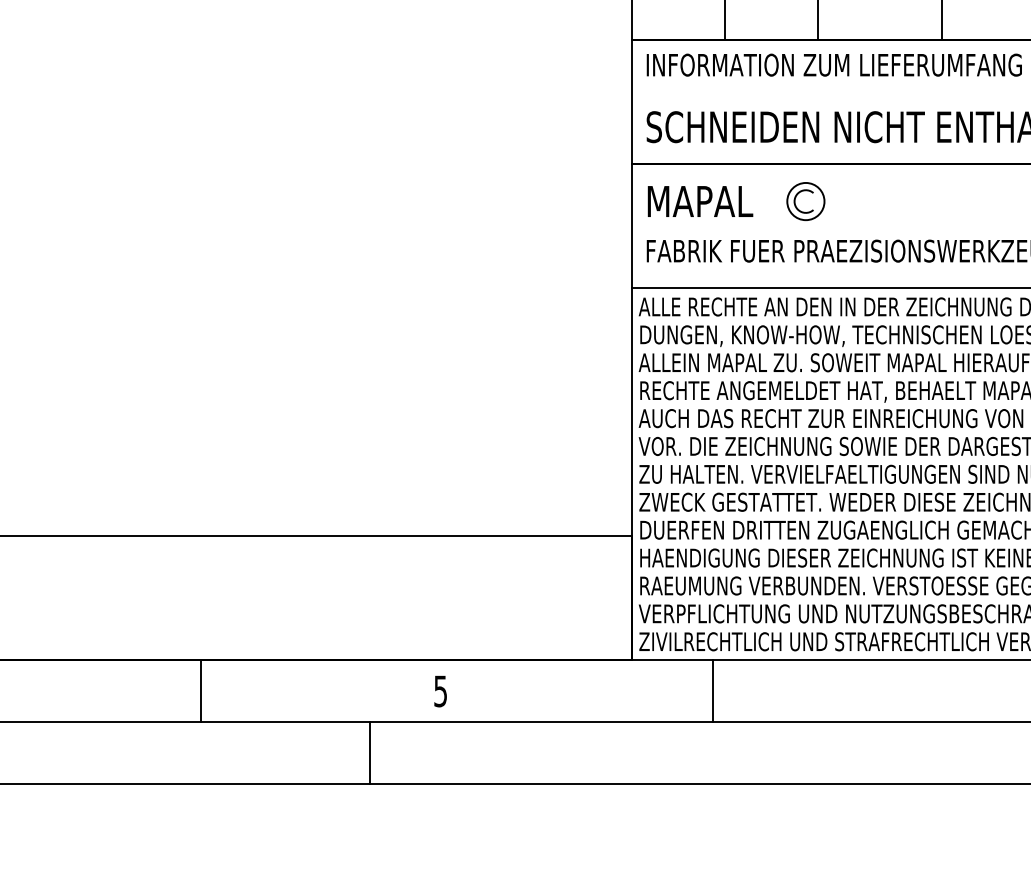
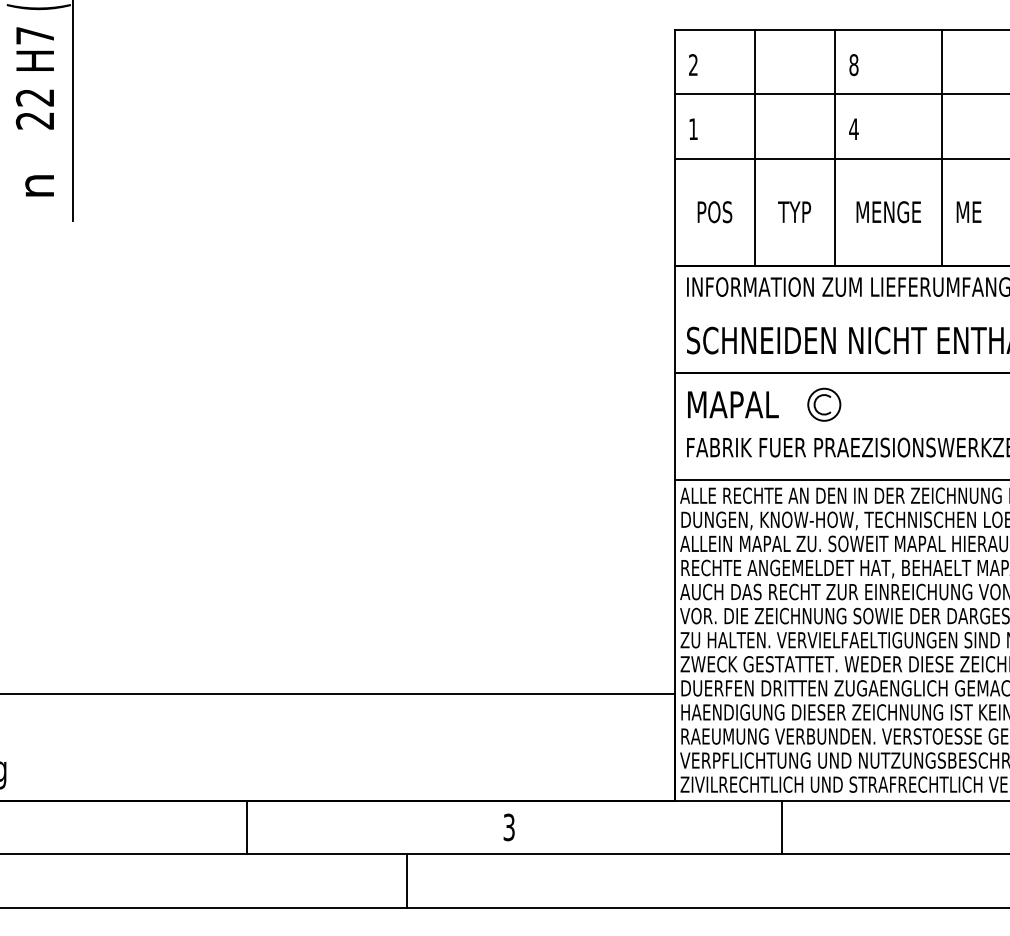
text: (441, 690) -> (509, 826), 5 -> 3
line: (201, 691) -> (246, 827), moved
line: (713, 691) -> (781, 827), moved
line: (370, 752) -> (407, 880), moved

